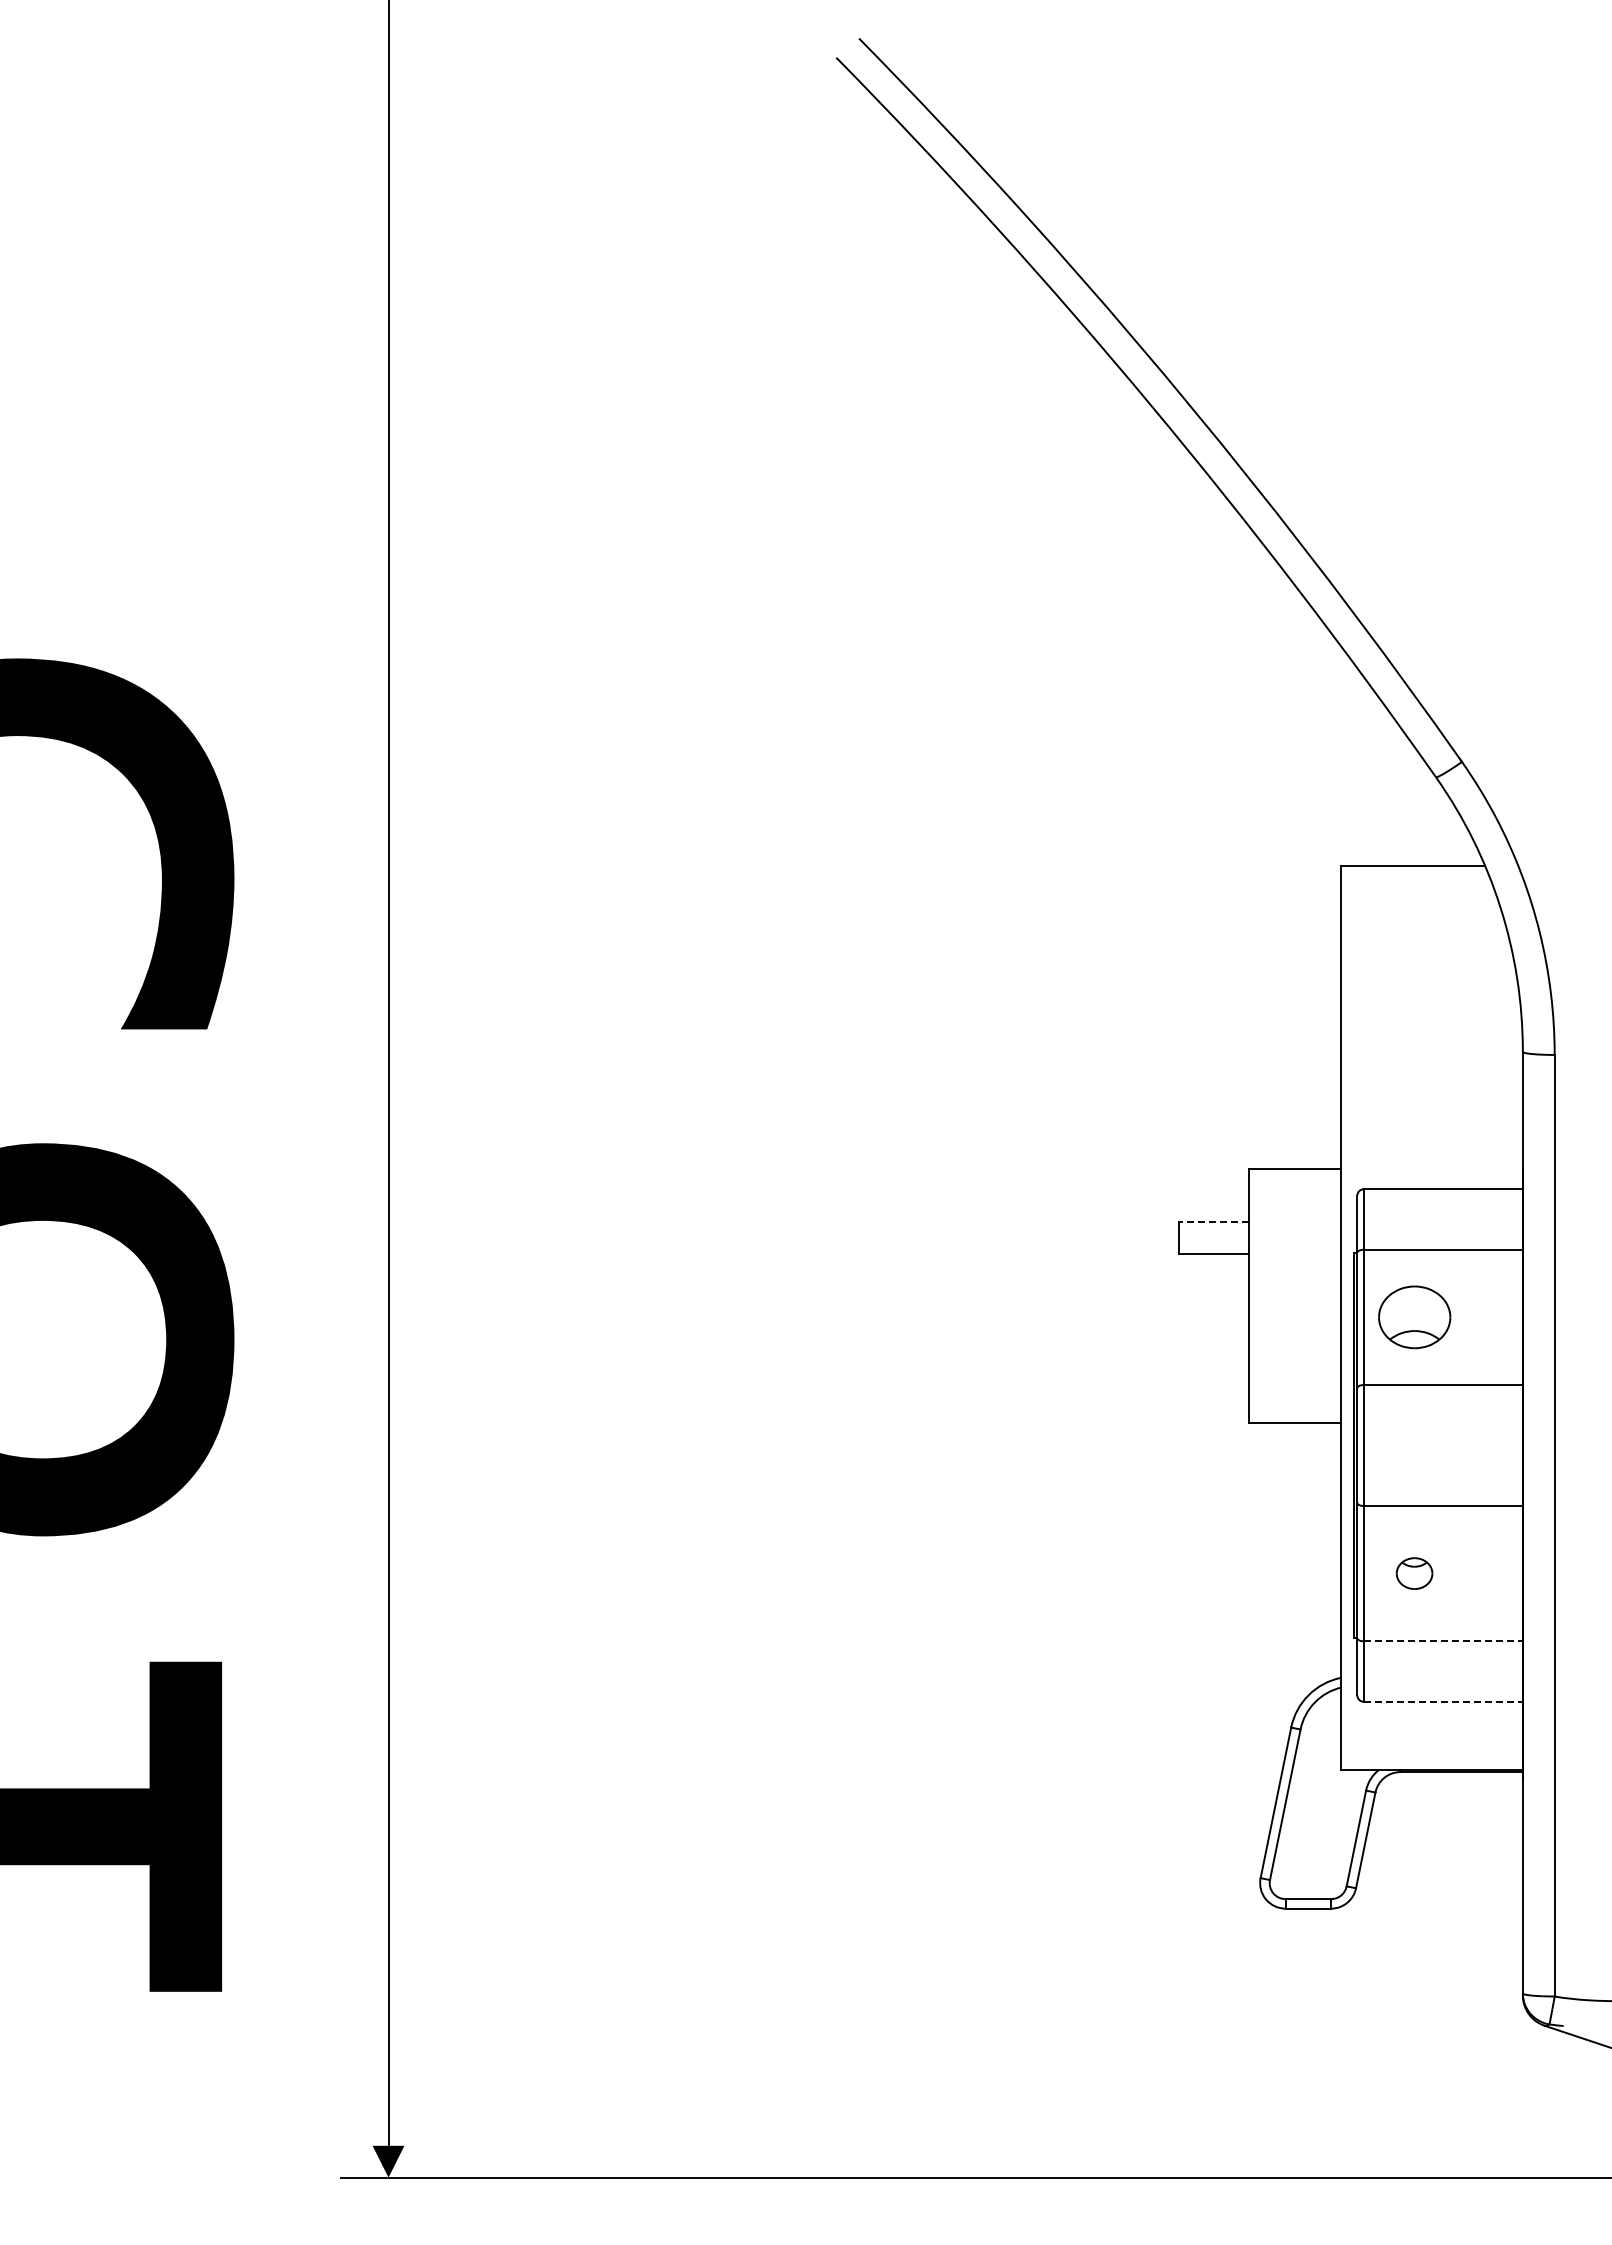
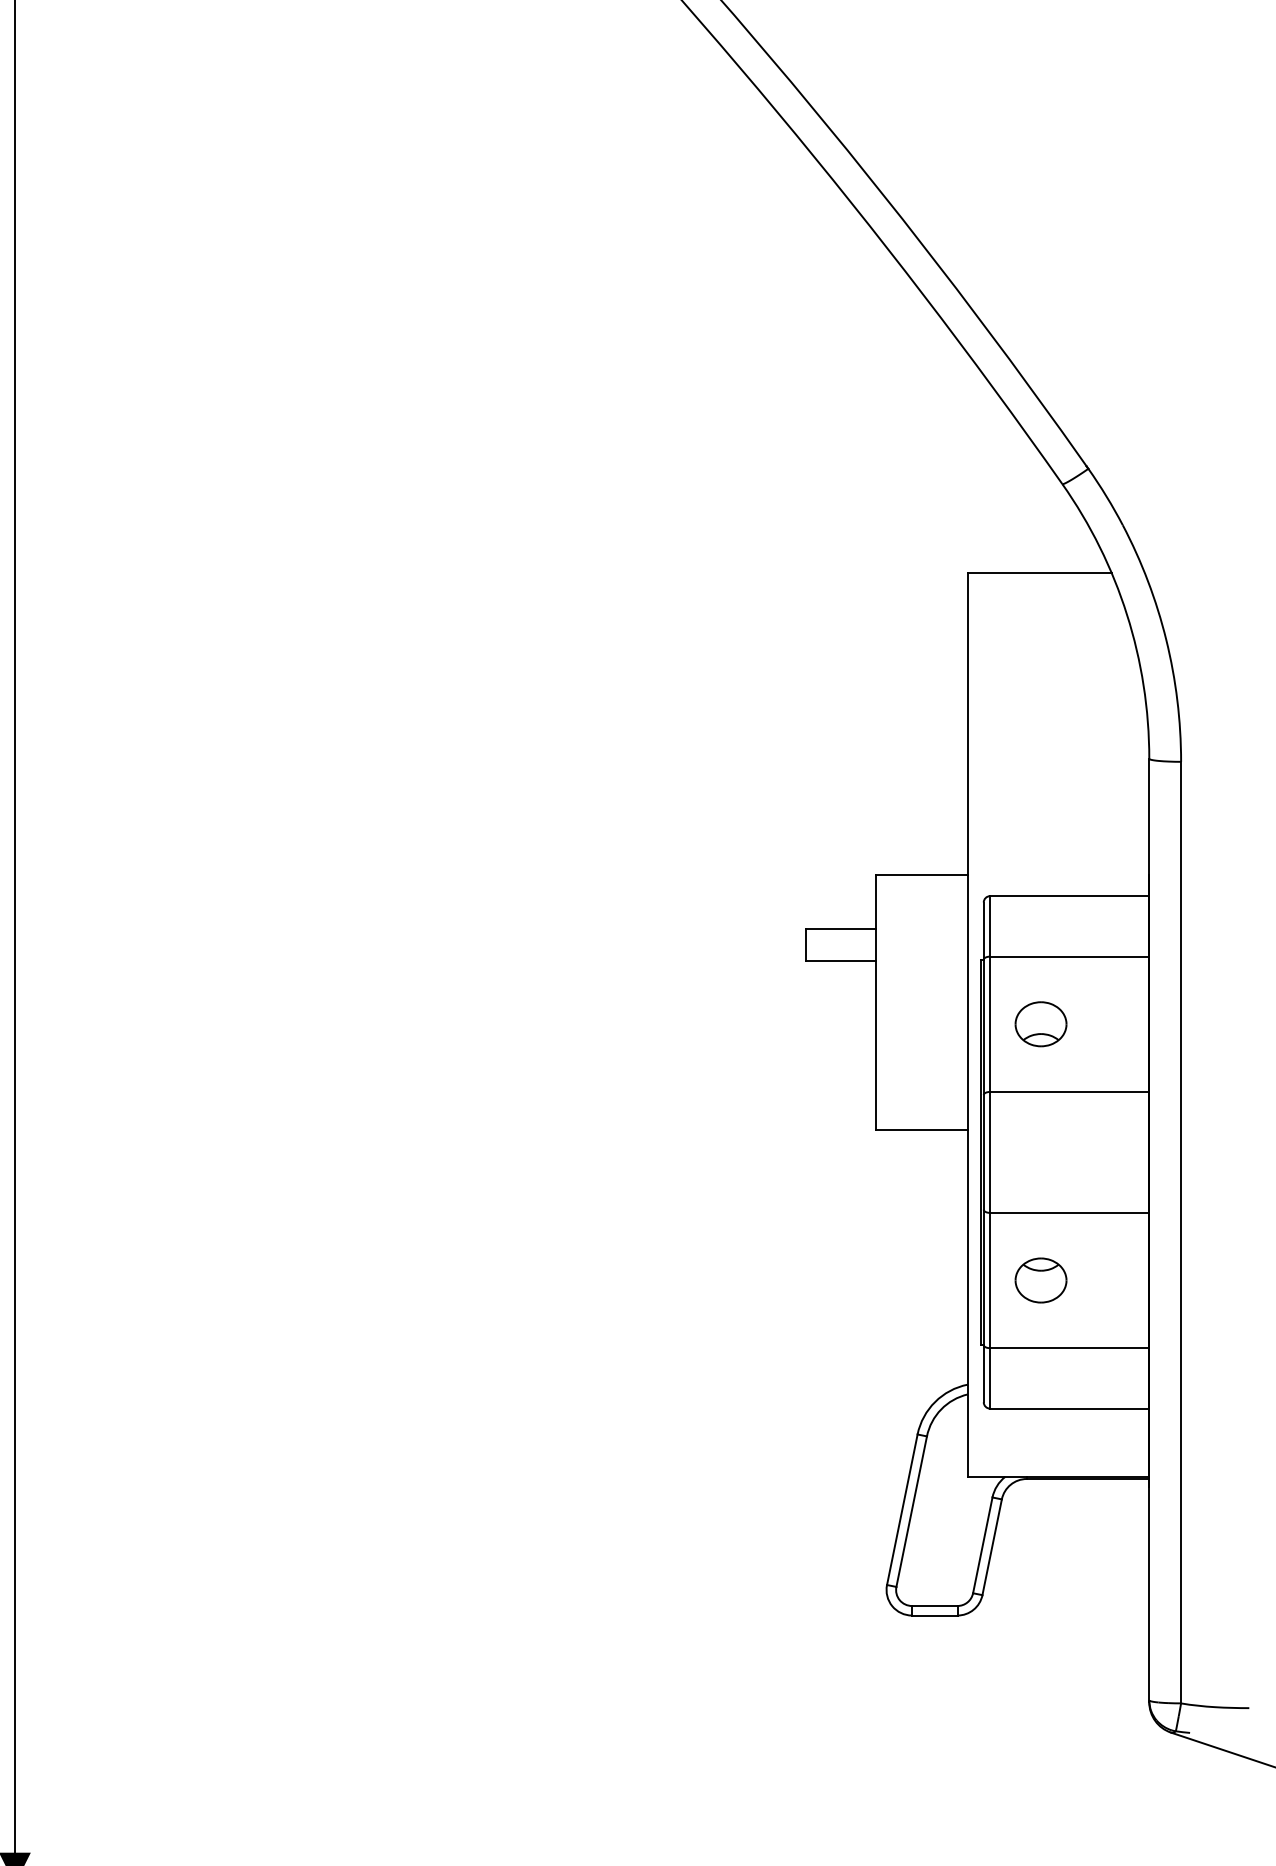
line: (1213, 1222) -> (839, 929), dashed -> solid
part: (1414, 1317) -> (1040, 1024), size x0.71
part: (1414, 1573) -> (1040, 1280), size x1.43
line: (1443, 1641) -> (1069, 1348), dashed -> solid
line: (1443, 1701) -> (1069, 1408), dashed -> solid

